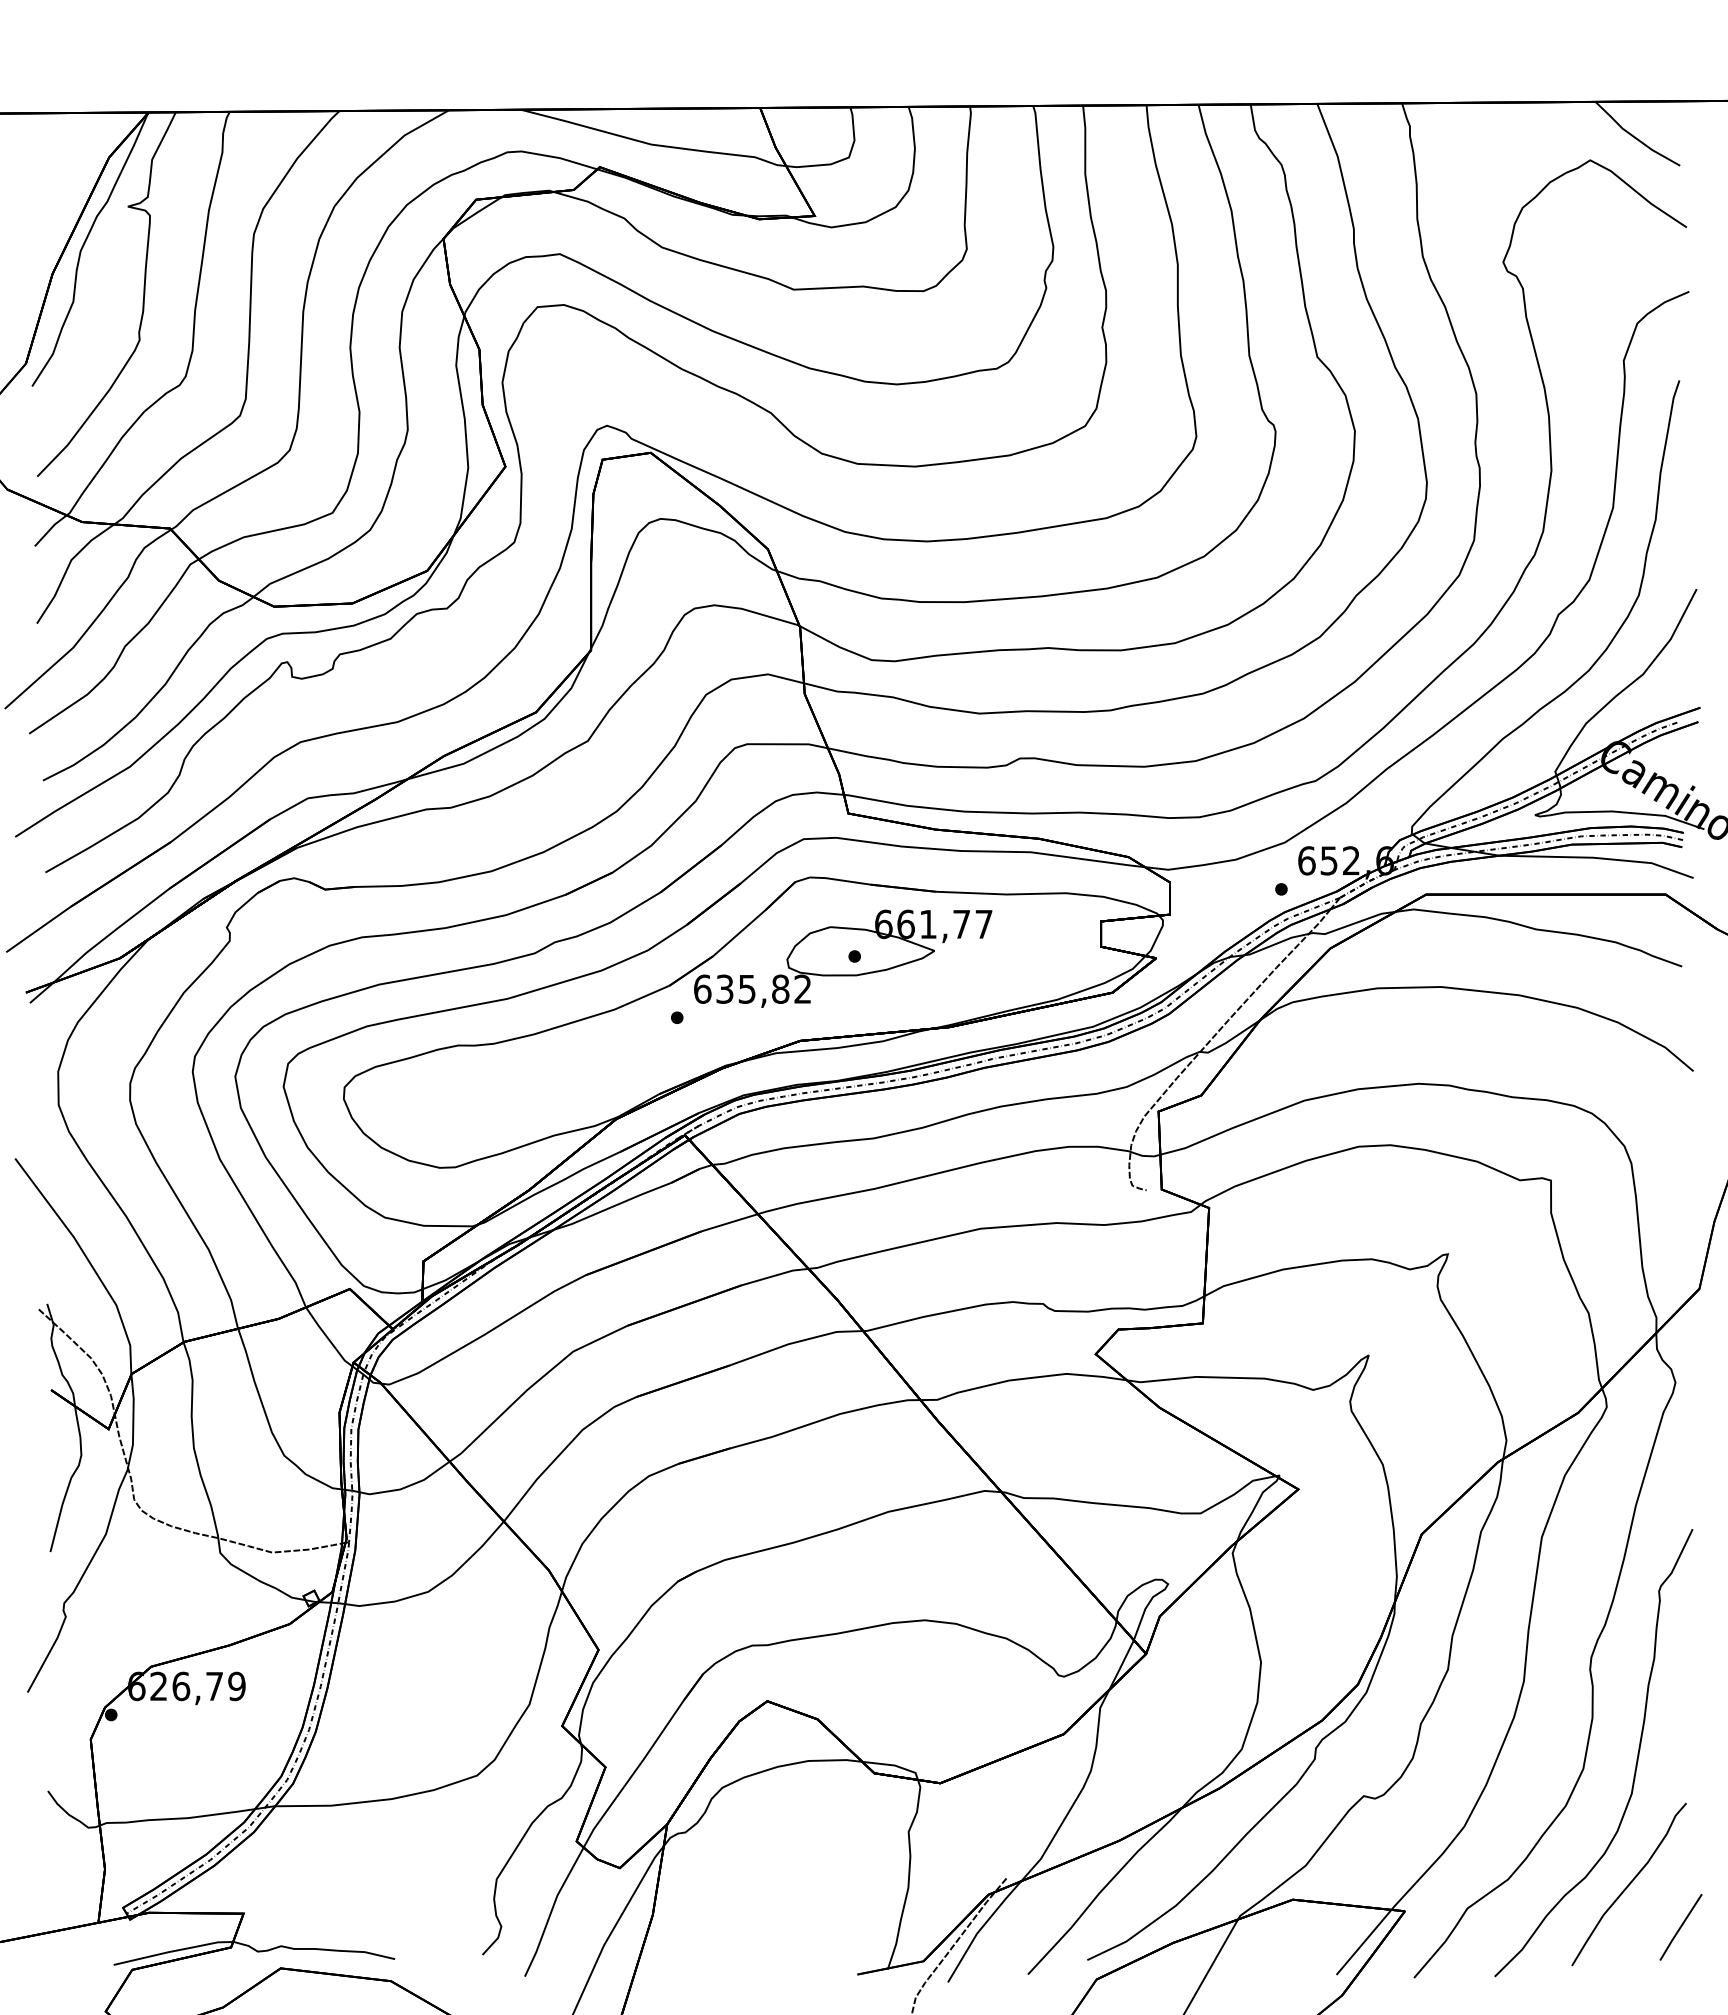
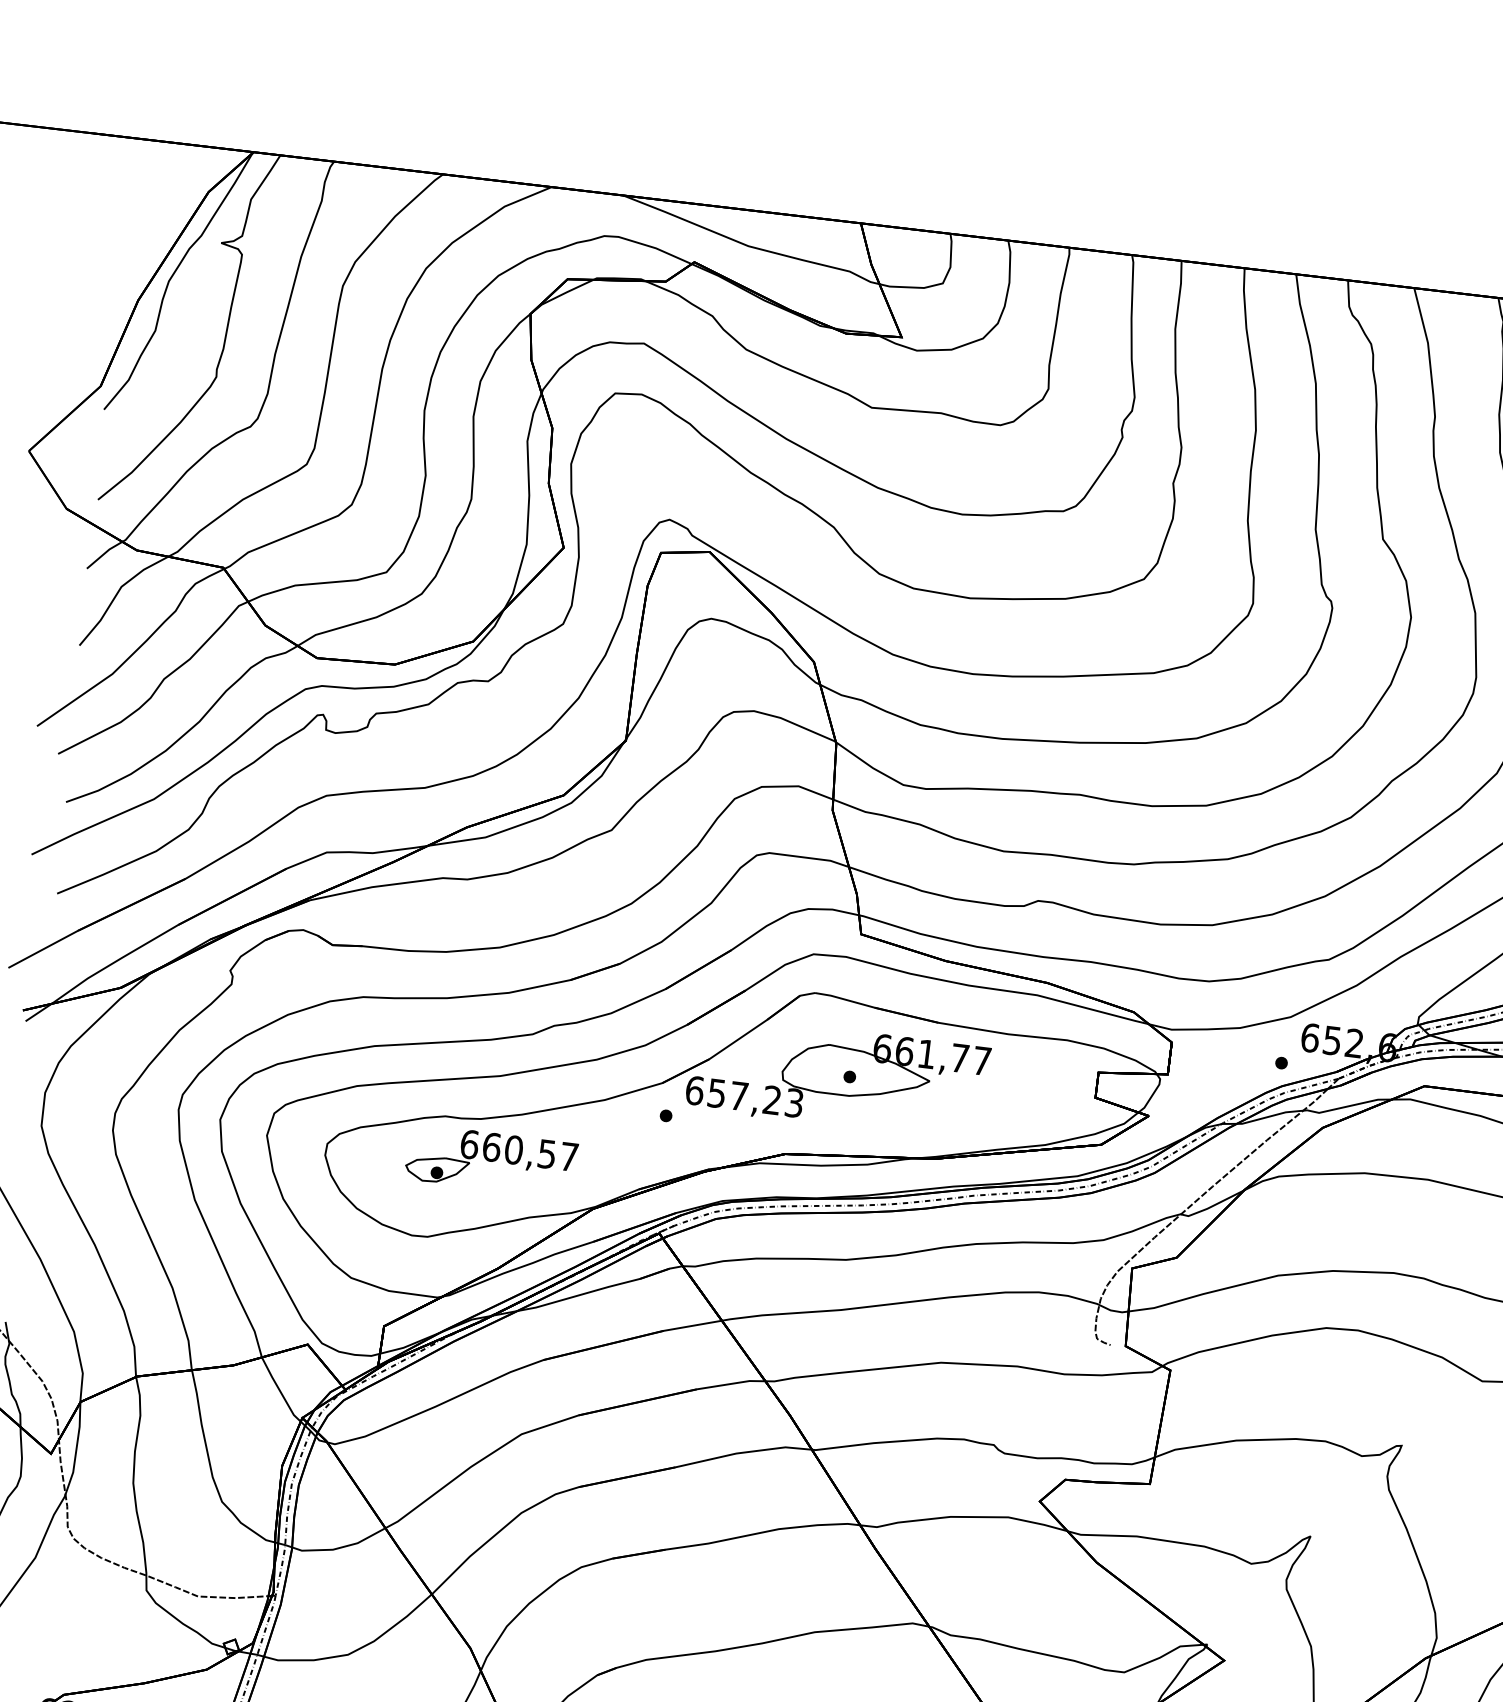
text: (764, 988) -> (756, 1097), 635,82 -> 657,23
part: (509, 1084) -> (491, 1161), added

